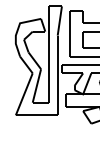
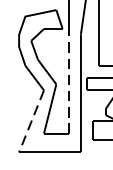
line: (49, 69) -> (68, 84), solid -> dashed
line: (24, 94) -> (31, 121), solid -> dashed

